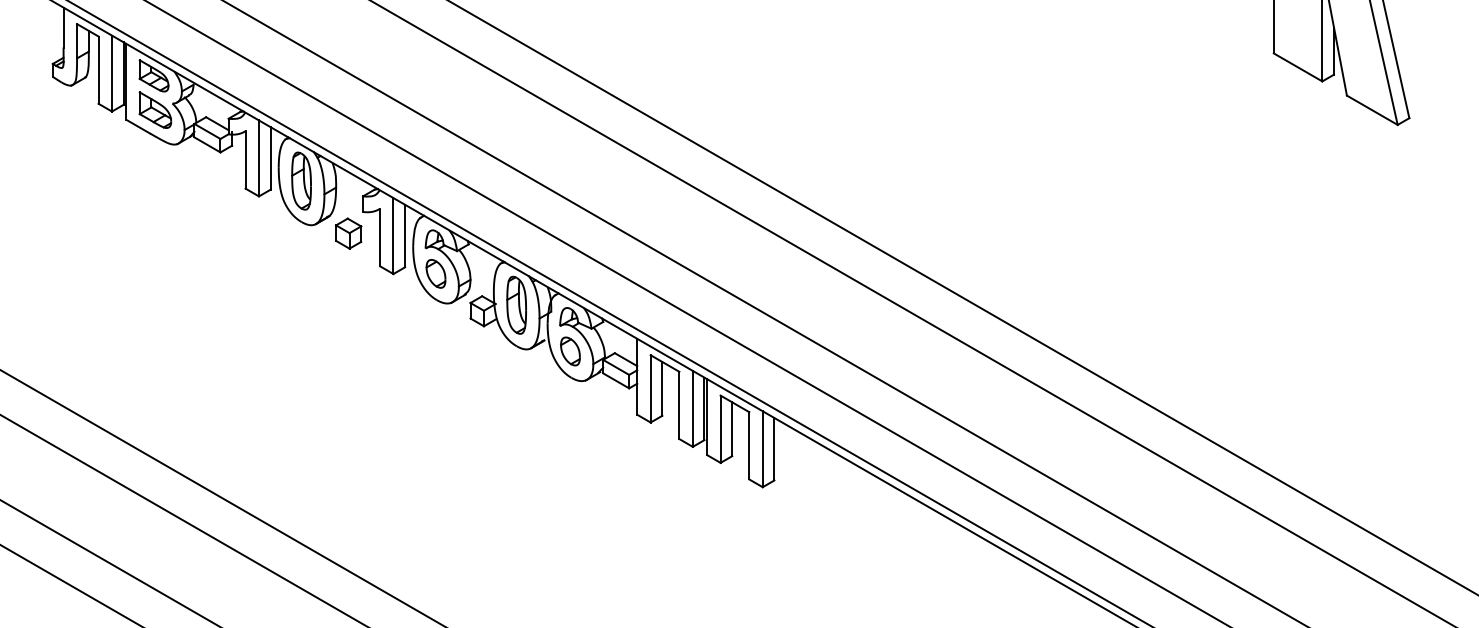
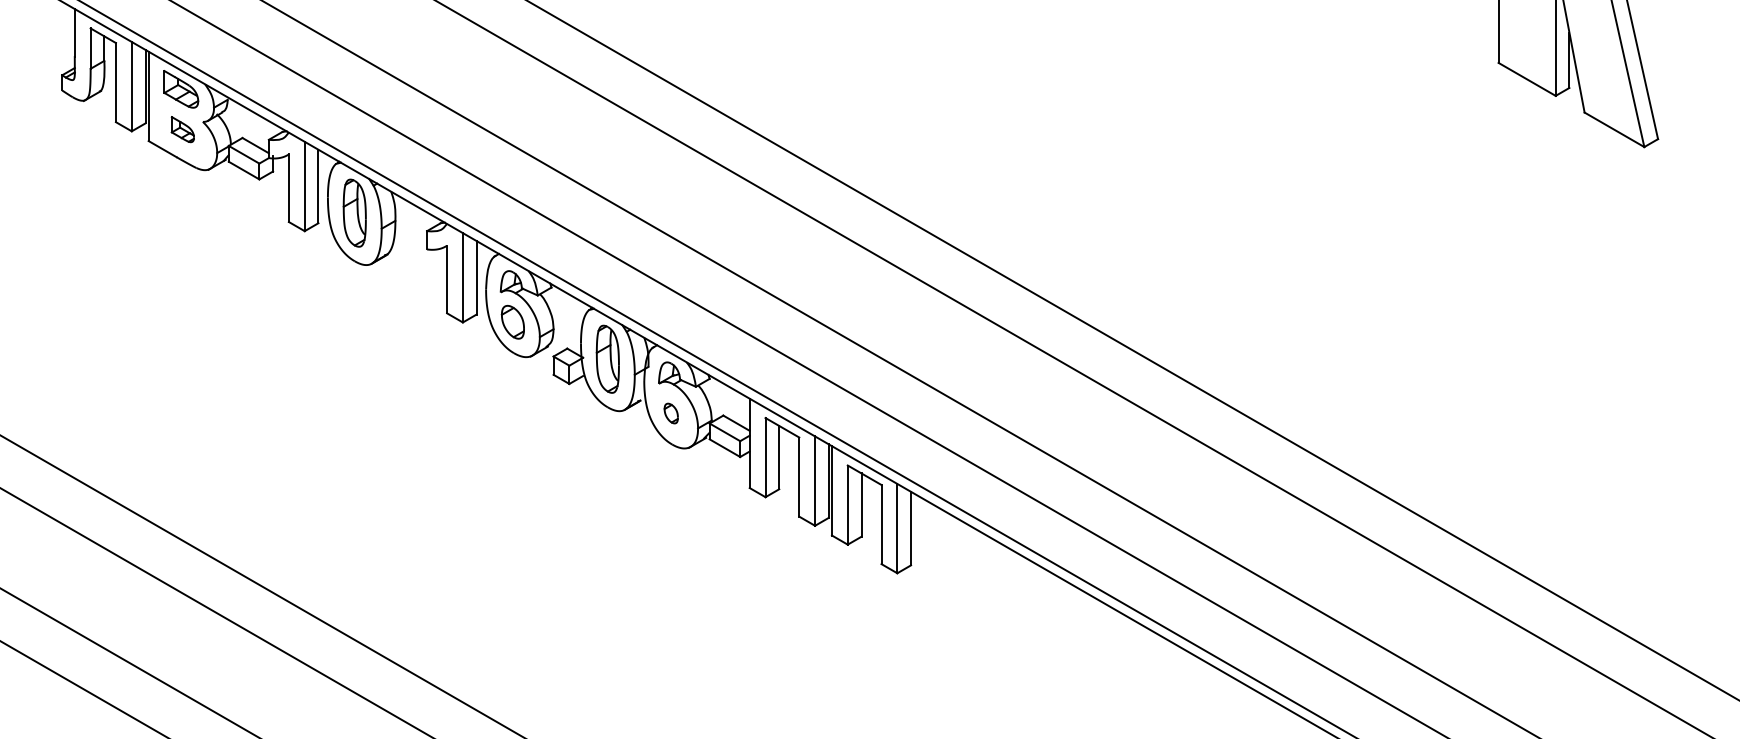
part: (155, 110) -> (182, 129), size x0.6
part: (348, 233) -> (410, 274), removed
part: (570, 351) -> (671, 413), size x0.6

